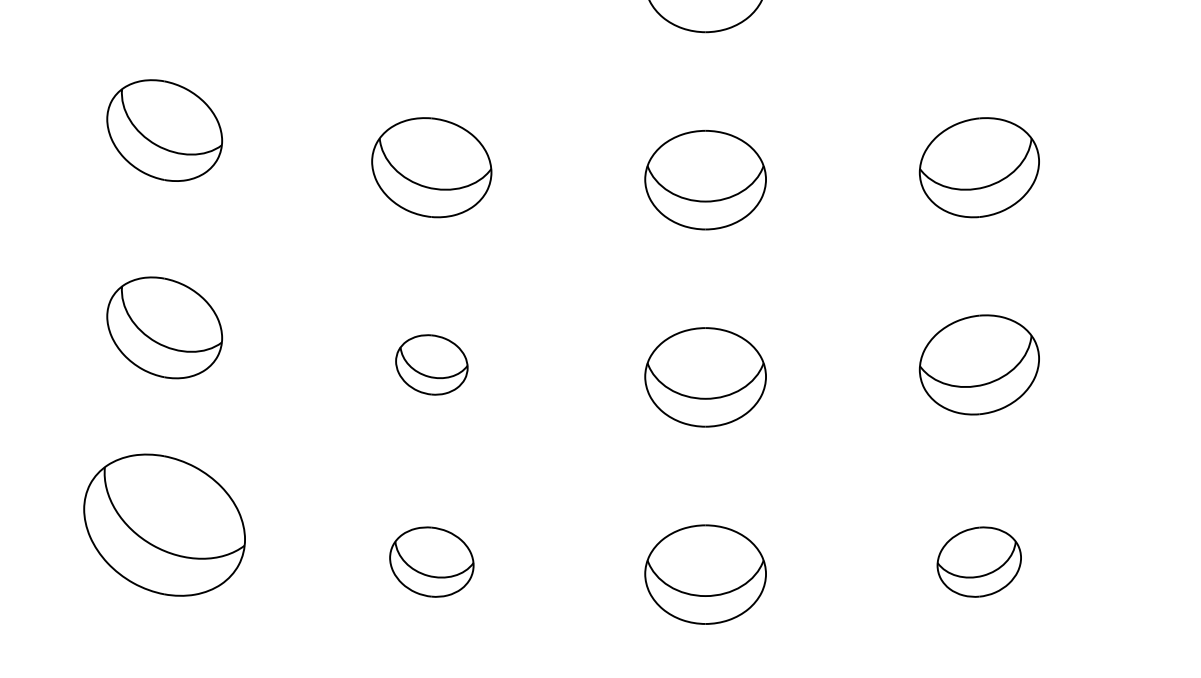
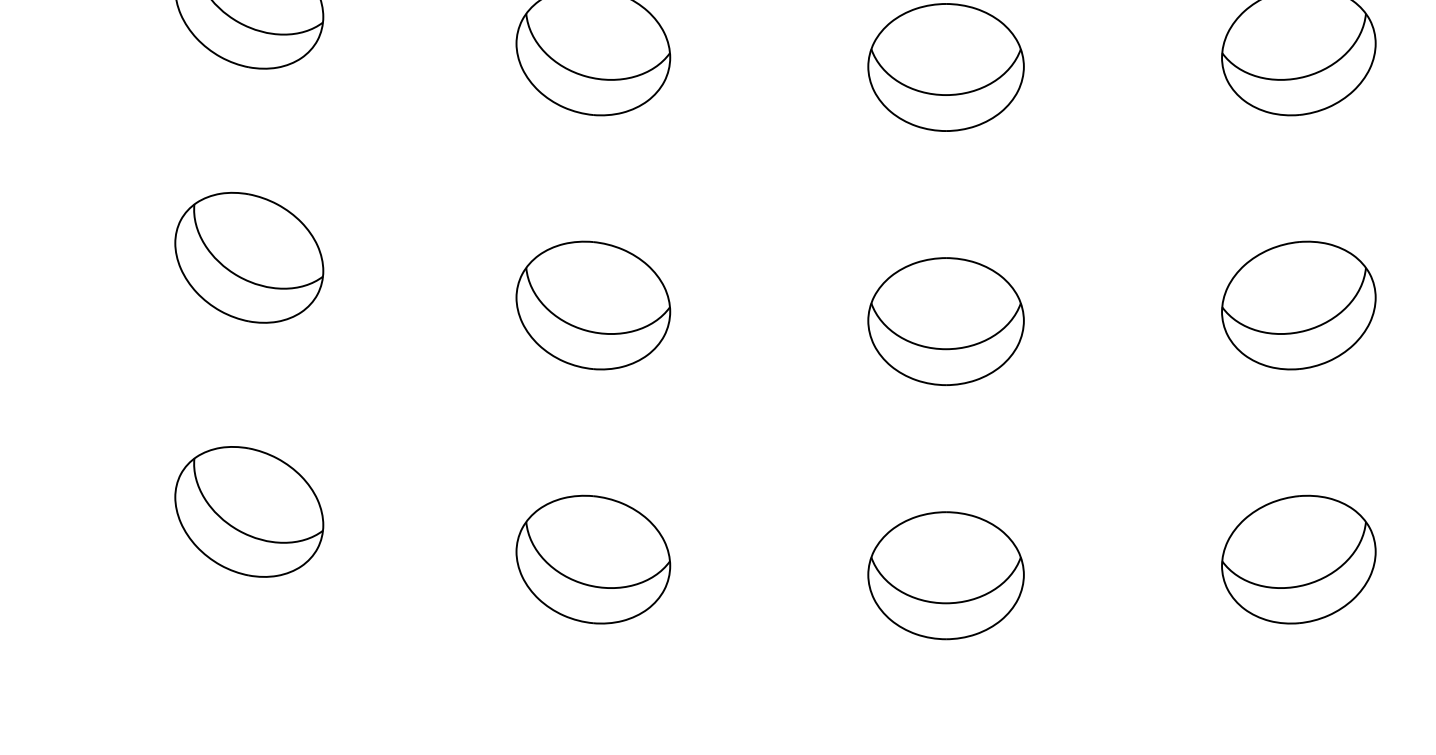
part: (431, 364) -> (592, 304), size x1.67
part: (164, 524) -> (249, 511), size x0.71
part: (431, 561) -> (592, 558), size x1.43
part: (978, 561) -> (1297, 558), size x1.43

